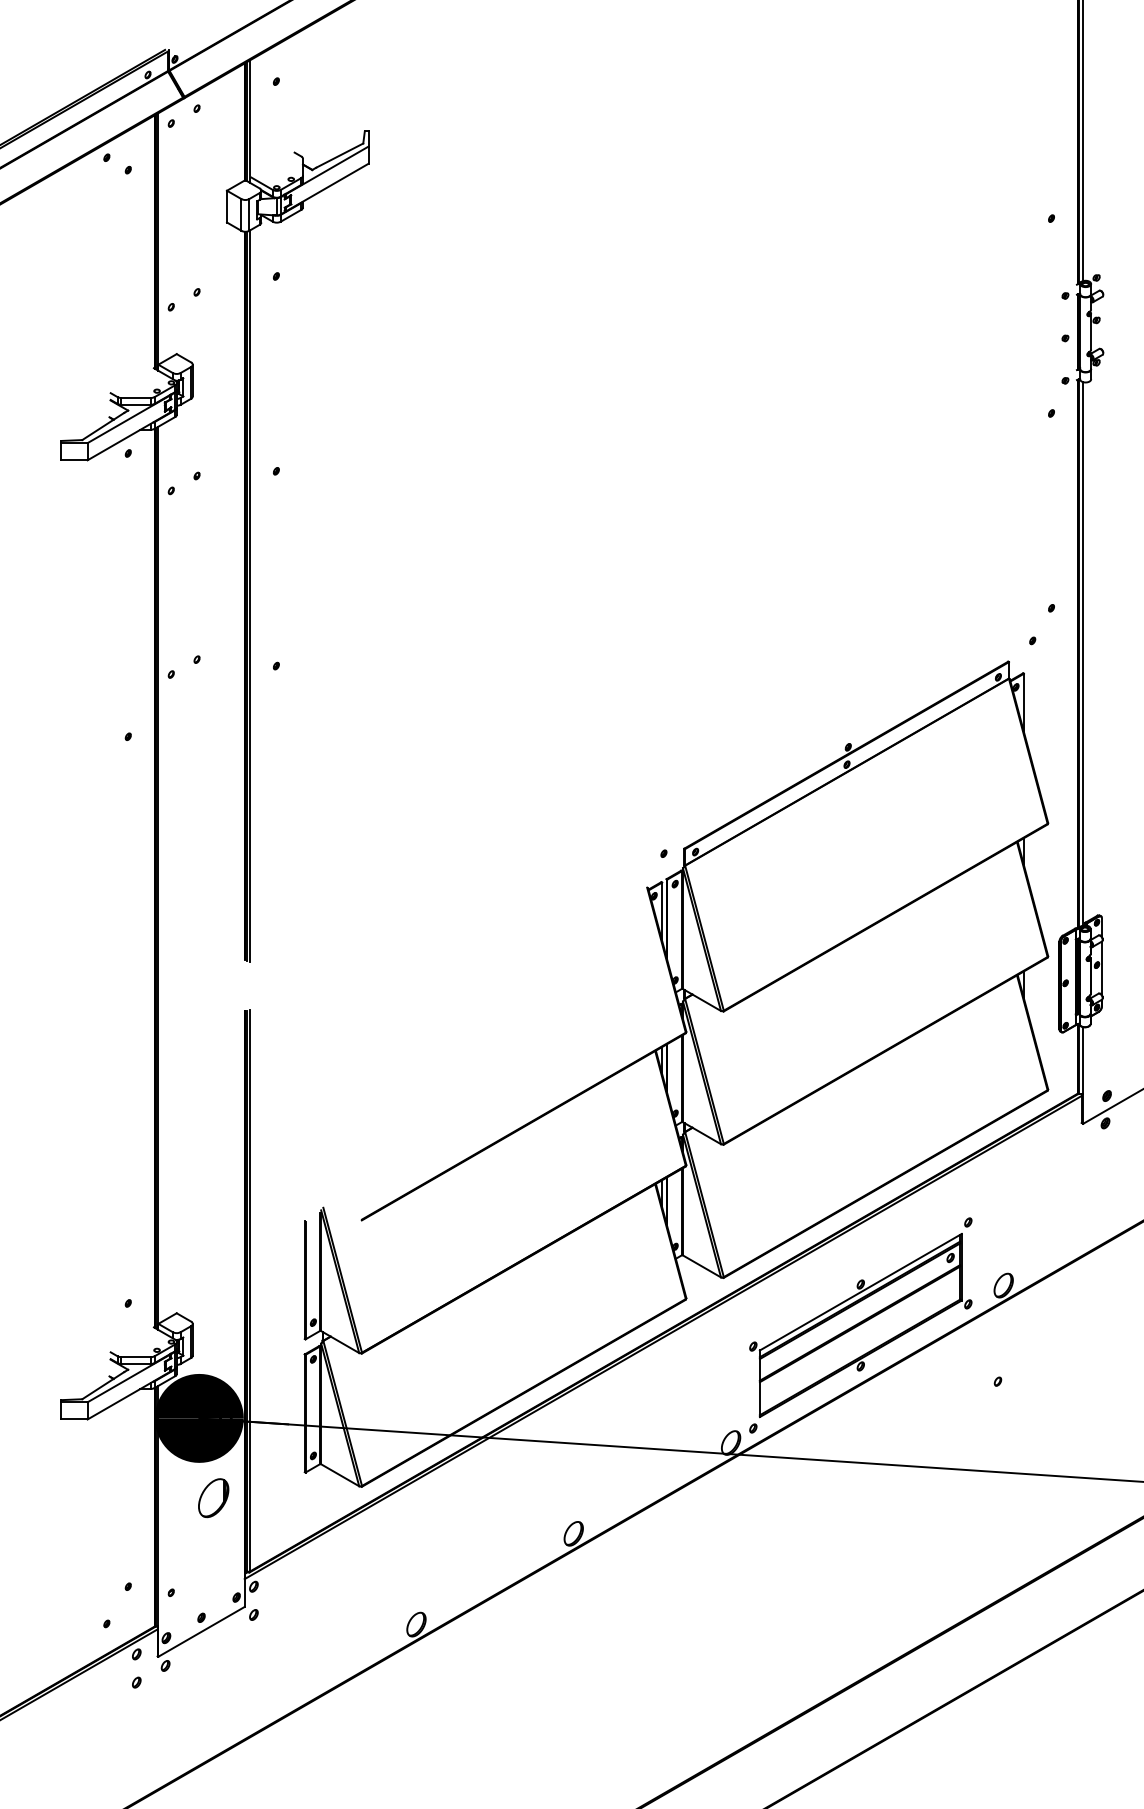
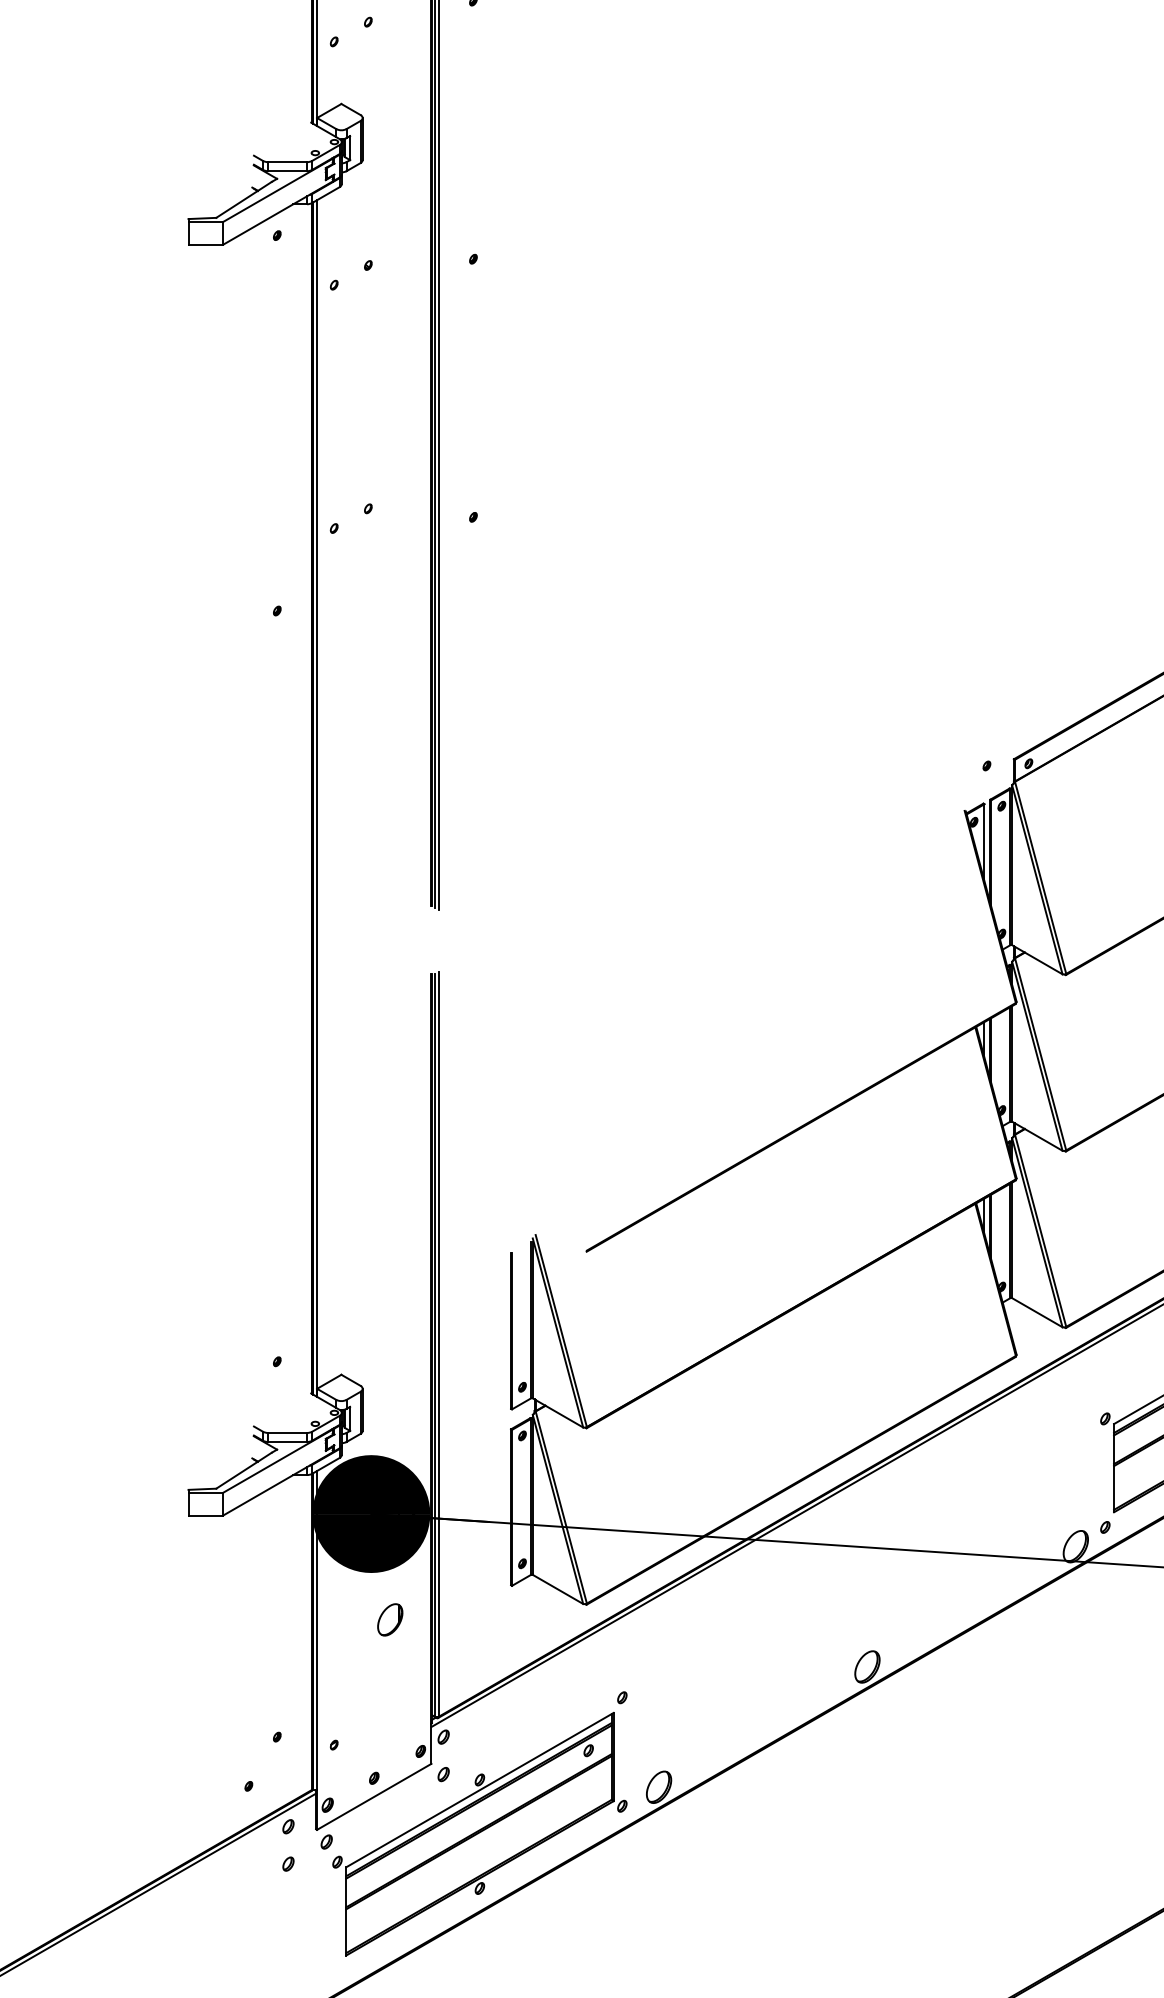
part: (213, 1498) -> (390, 1620), size x0.62
part: (280, 1652) -> (478, 1824), added

